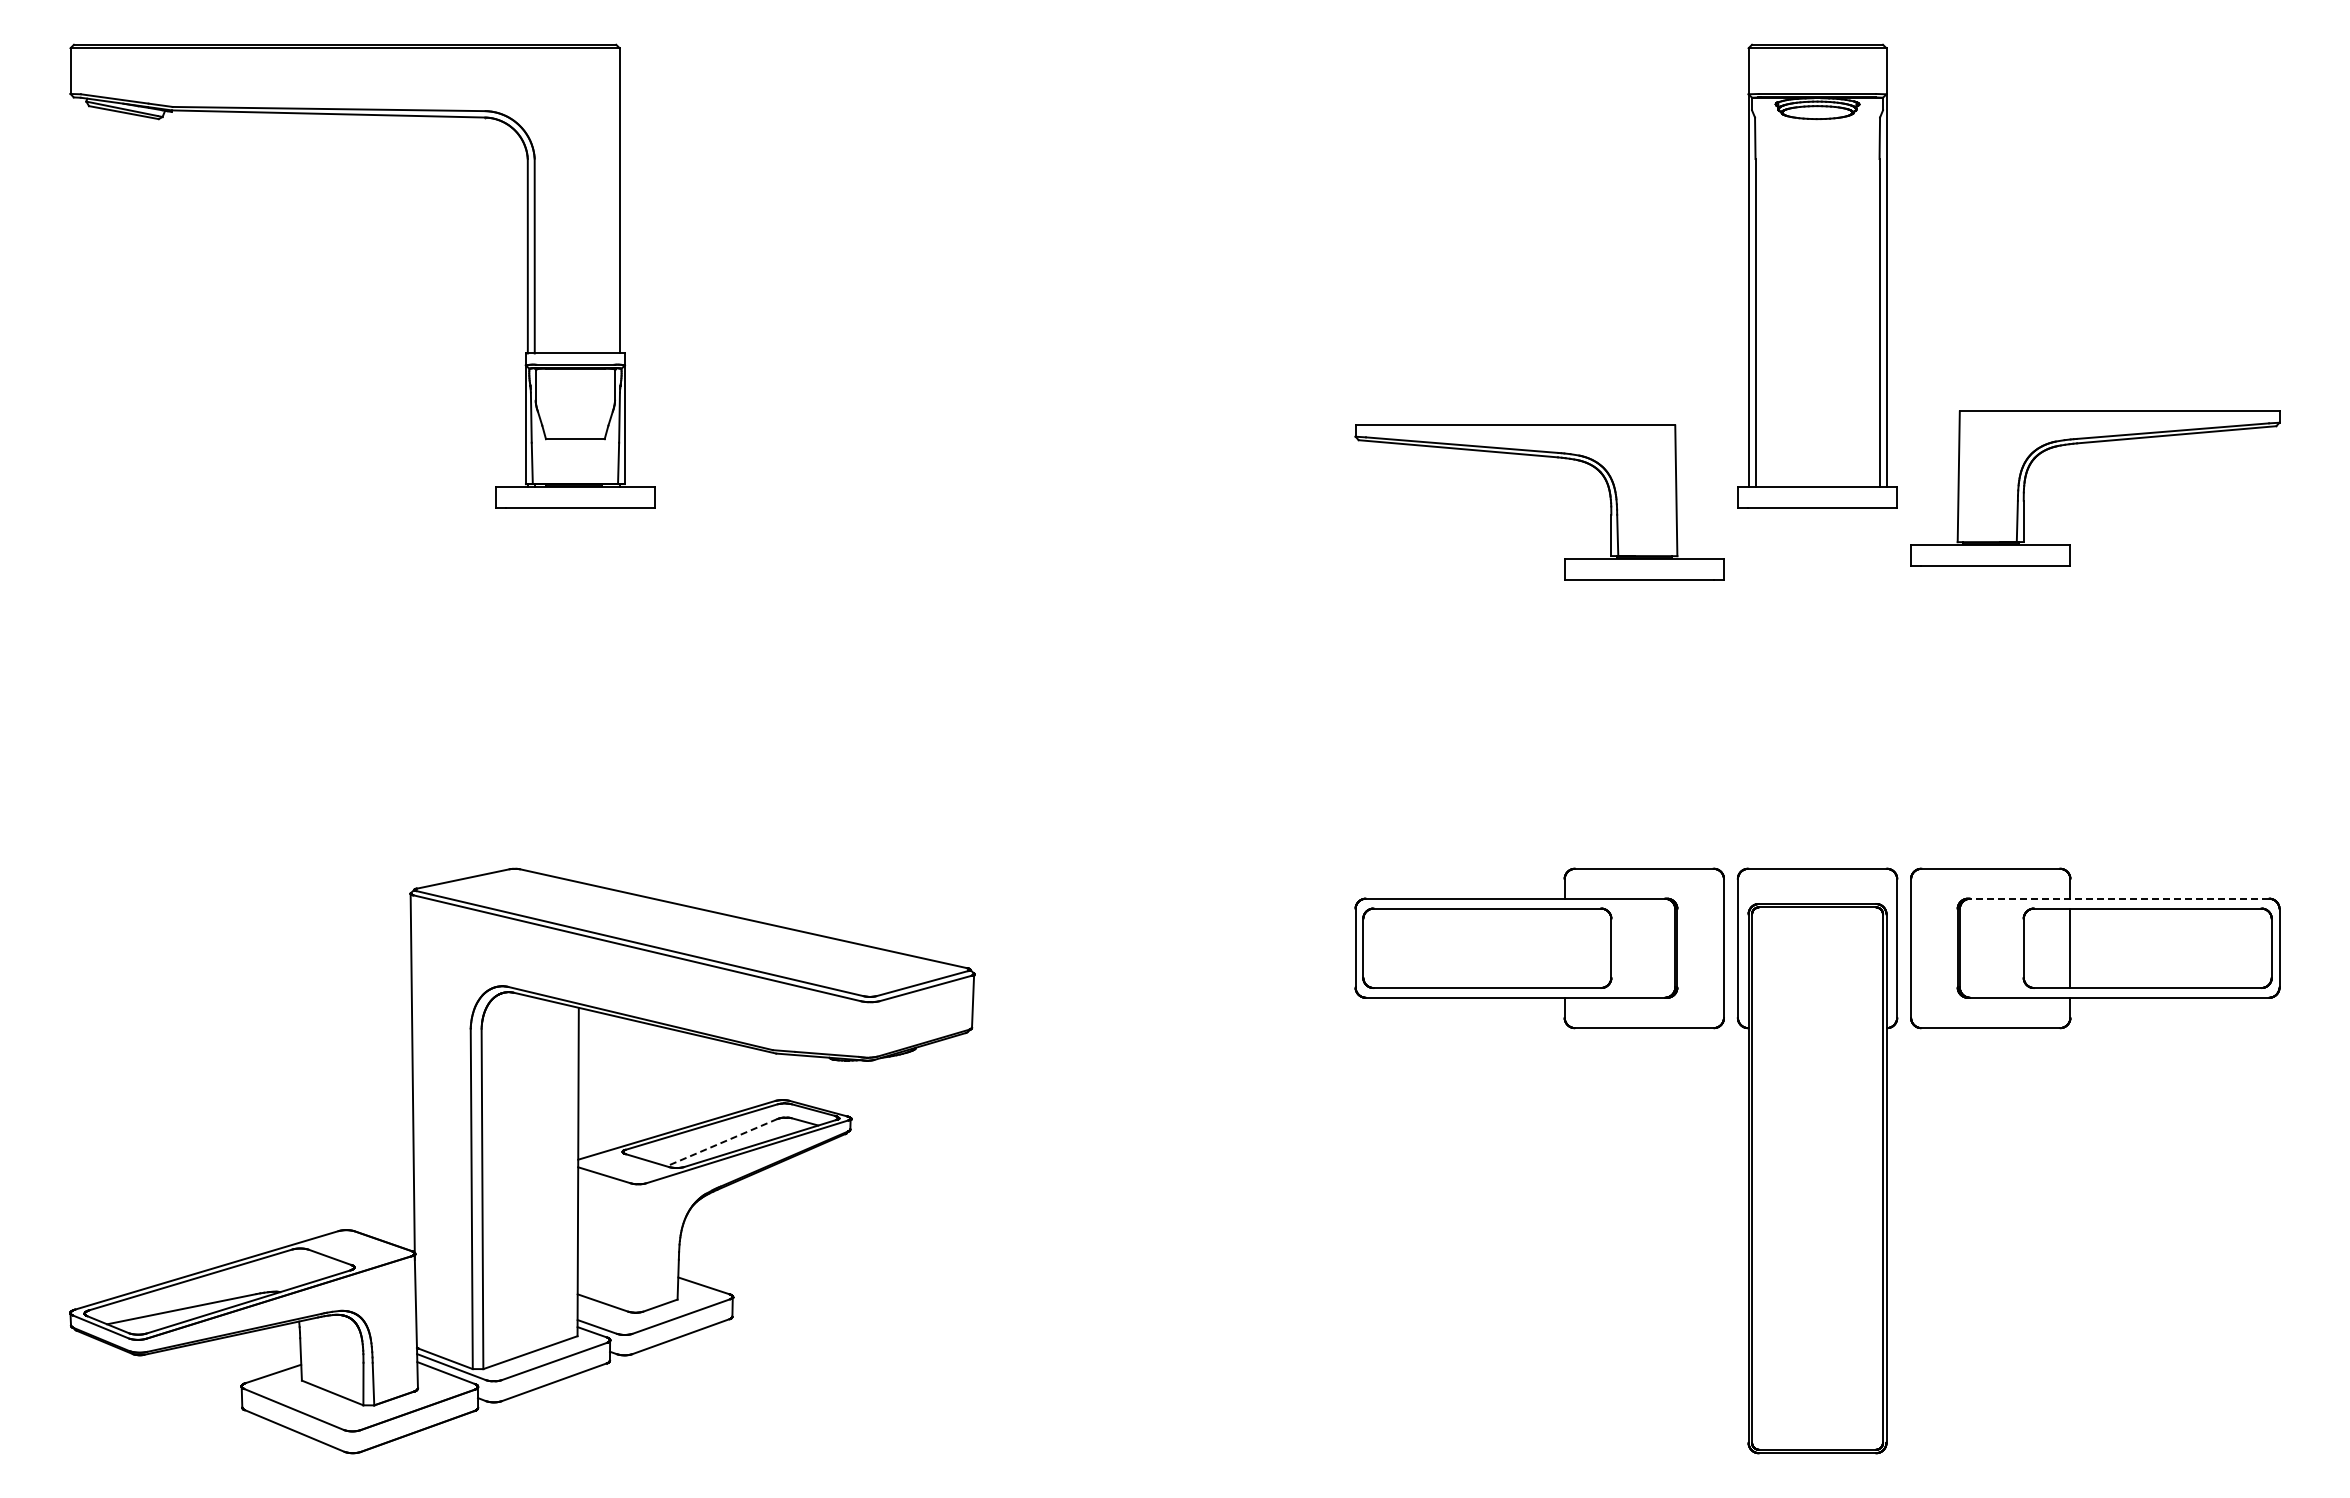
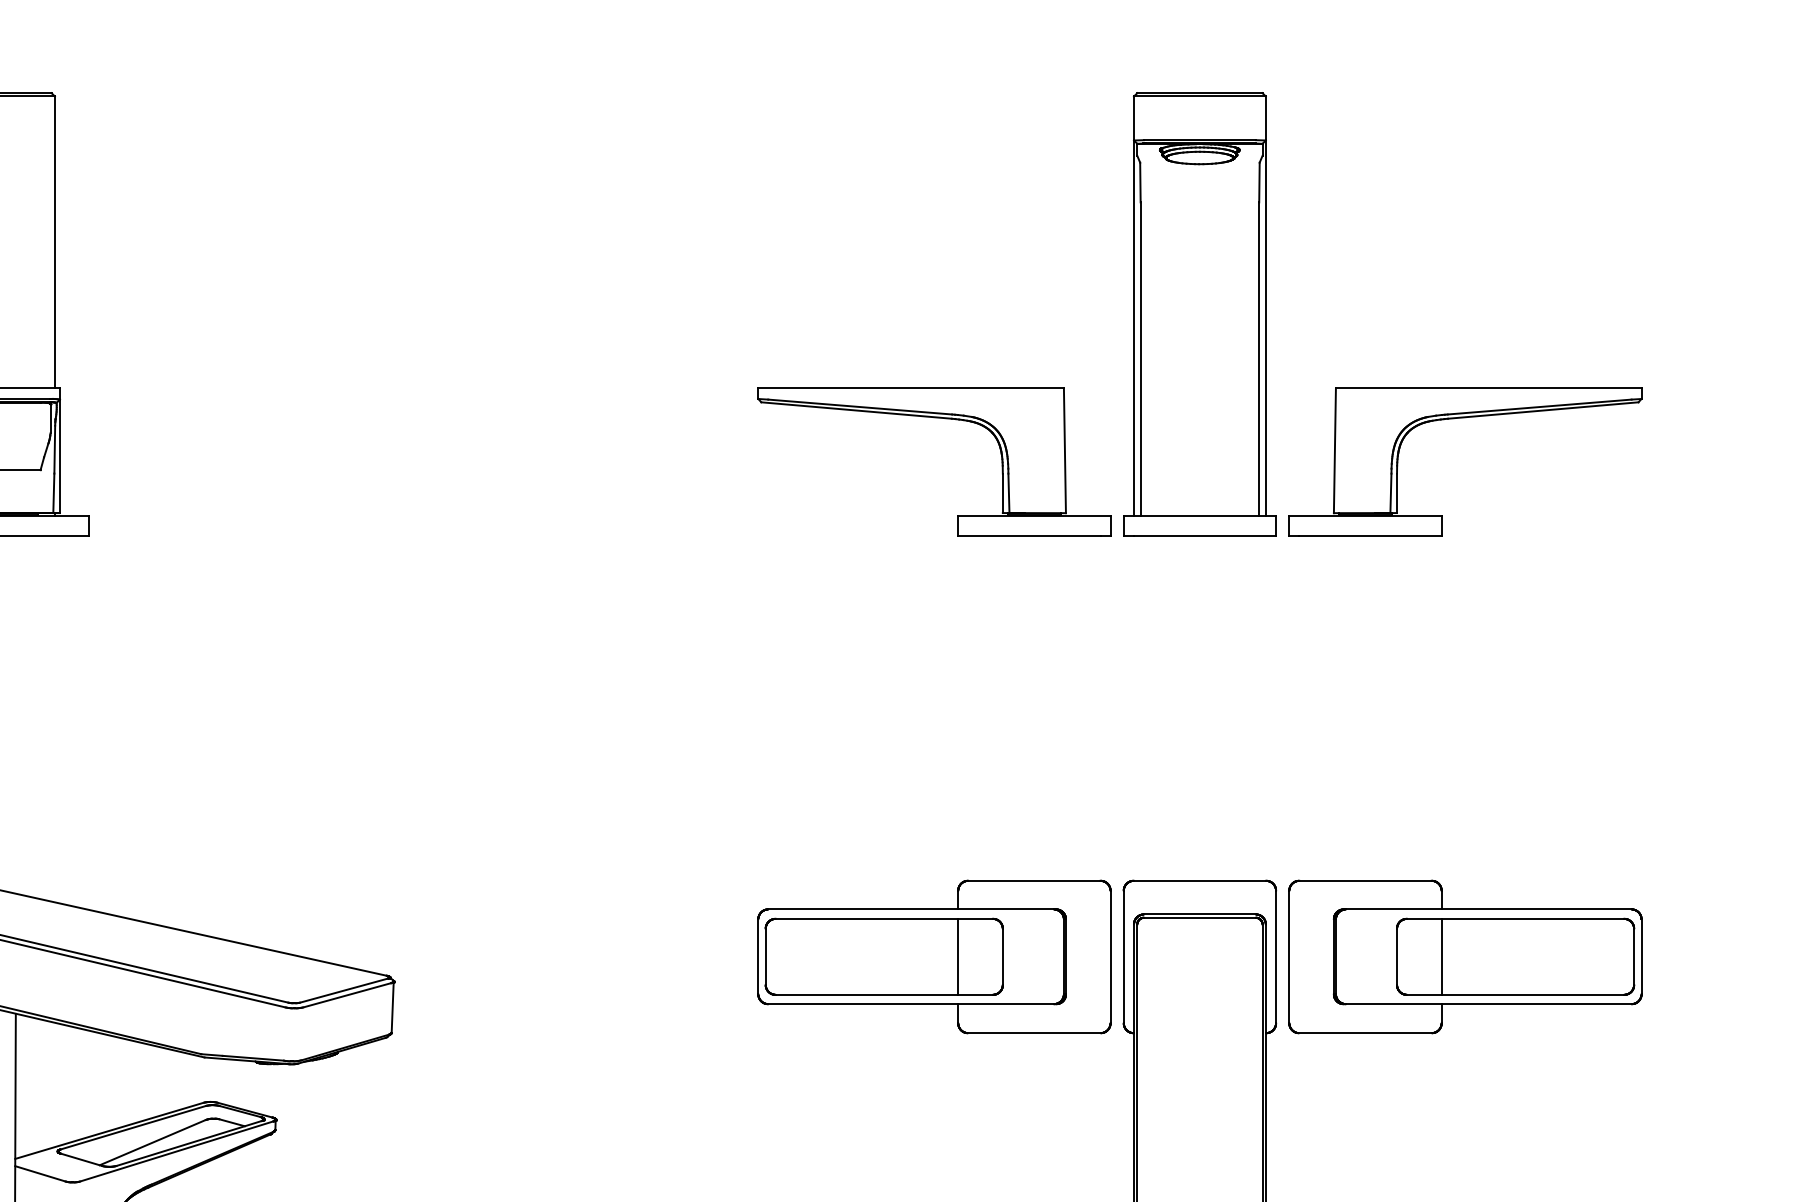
part: (2090, 443) -> (1460, 418), moved
part: (1544, 457) -> (938, 418), moved
line: (2119, 898) -> (1488, 909), dashed -> solid
line: (1564, 948) -> (958, 957), added
line: (721, 1142) -> (152, 1142), dashed -> solid

